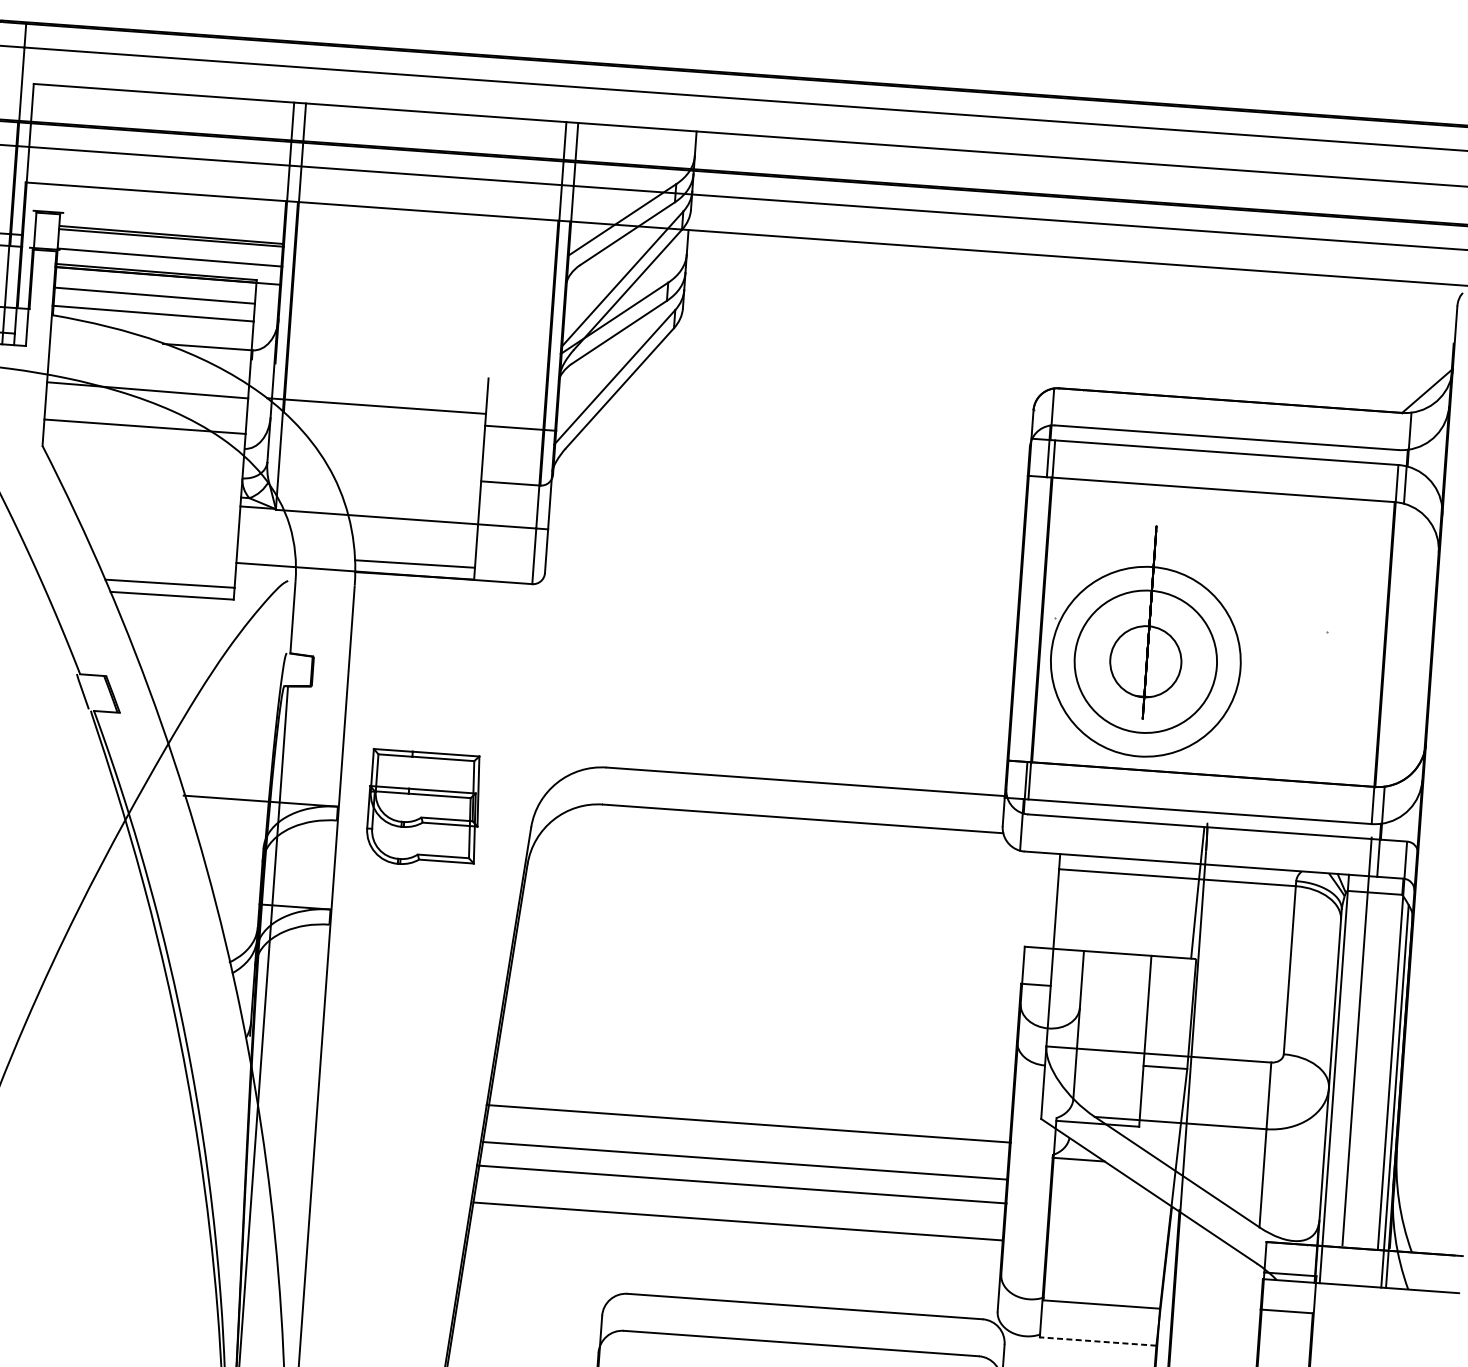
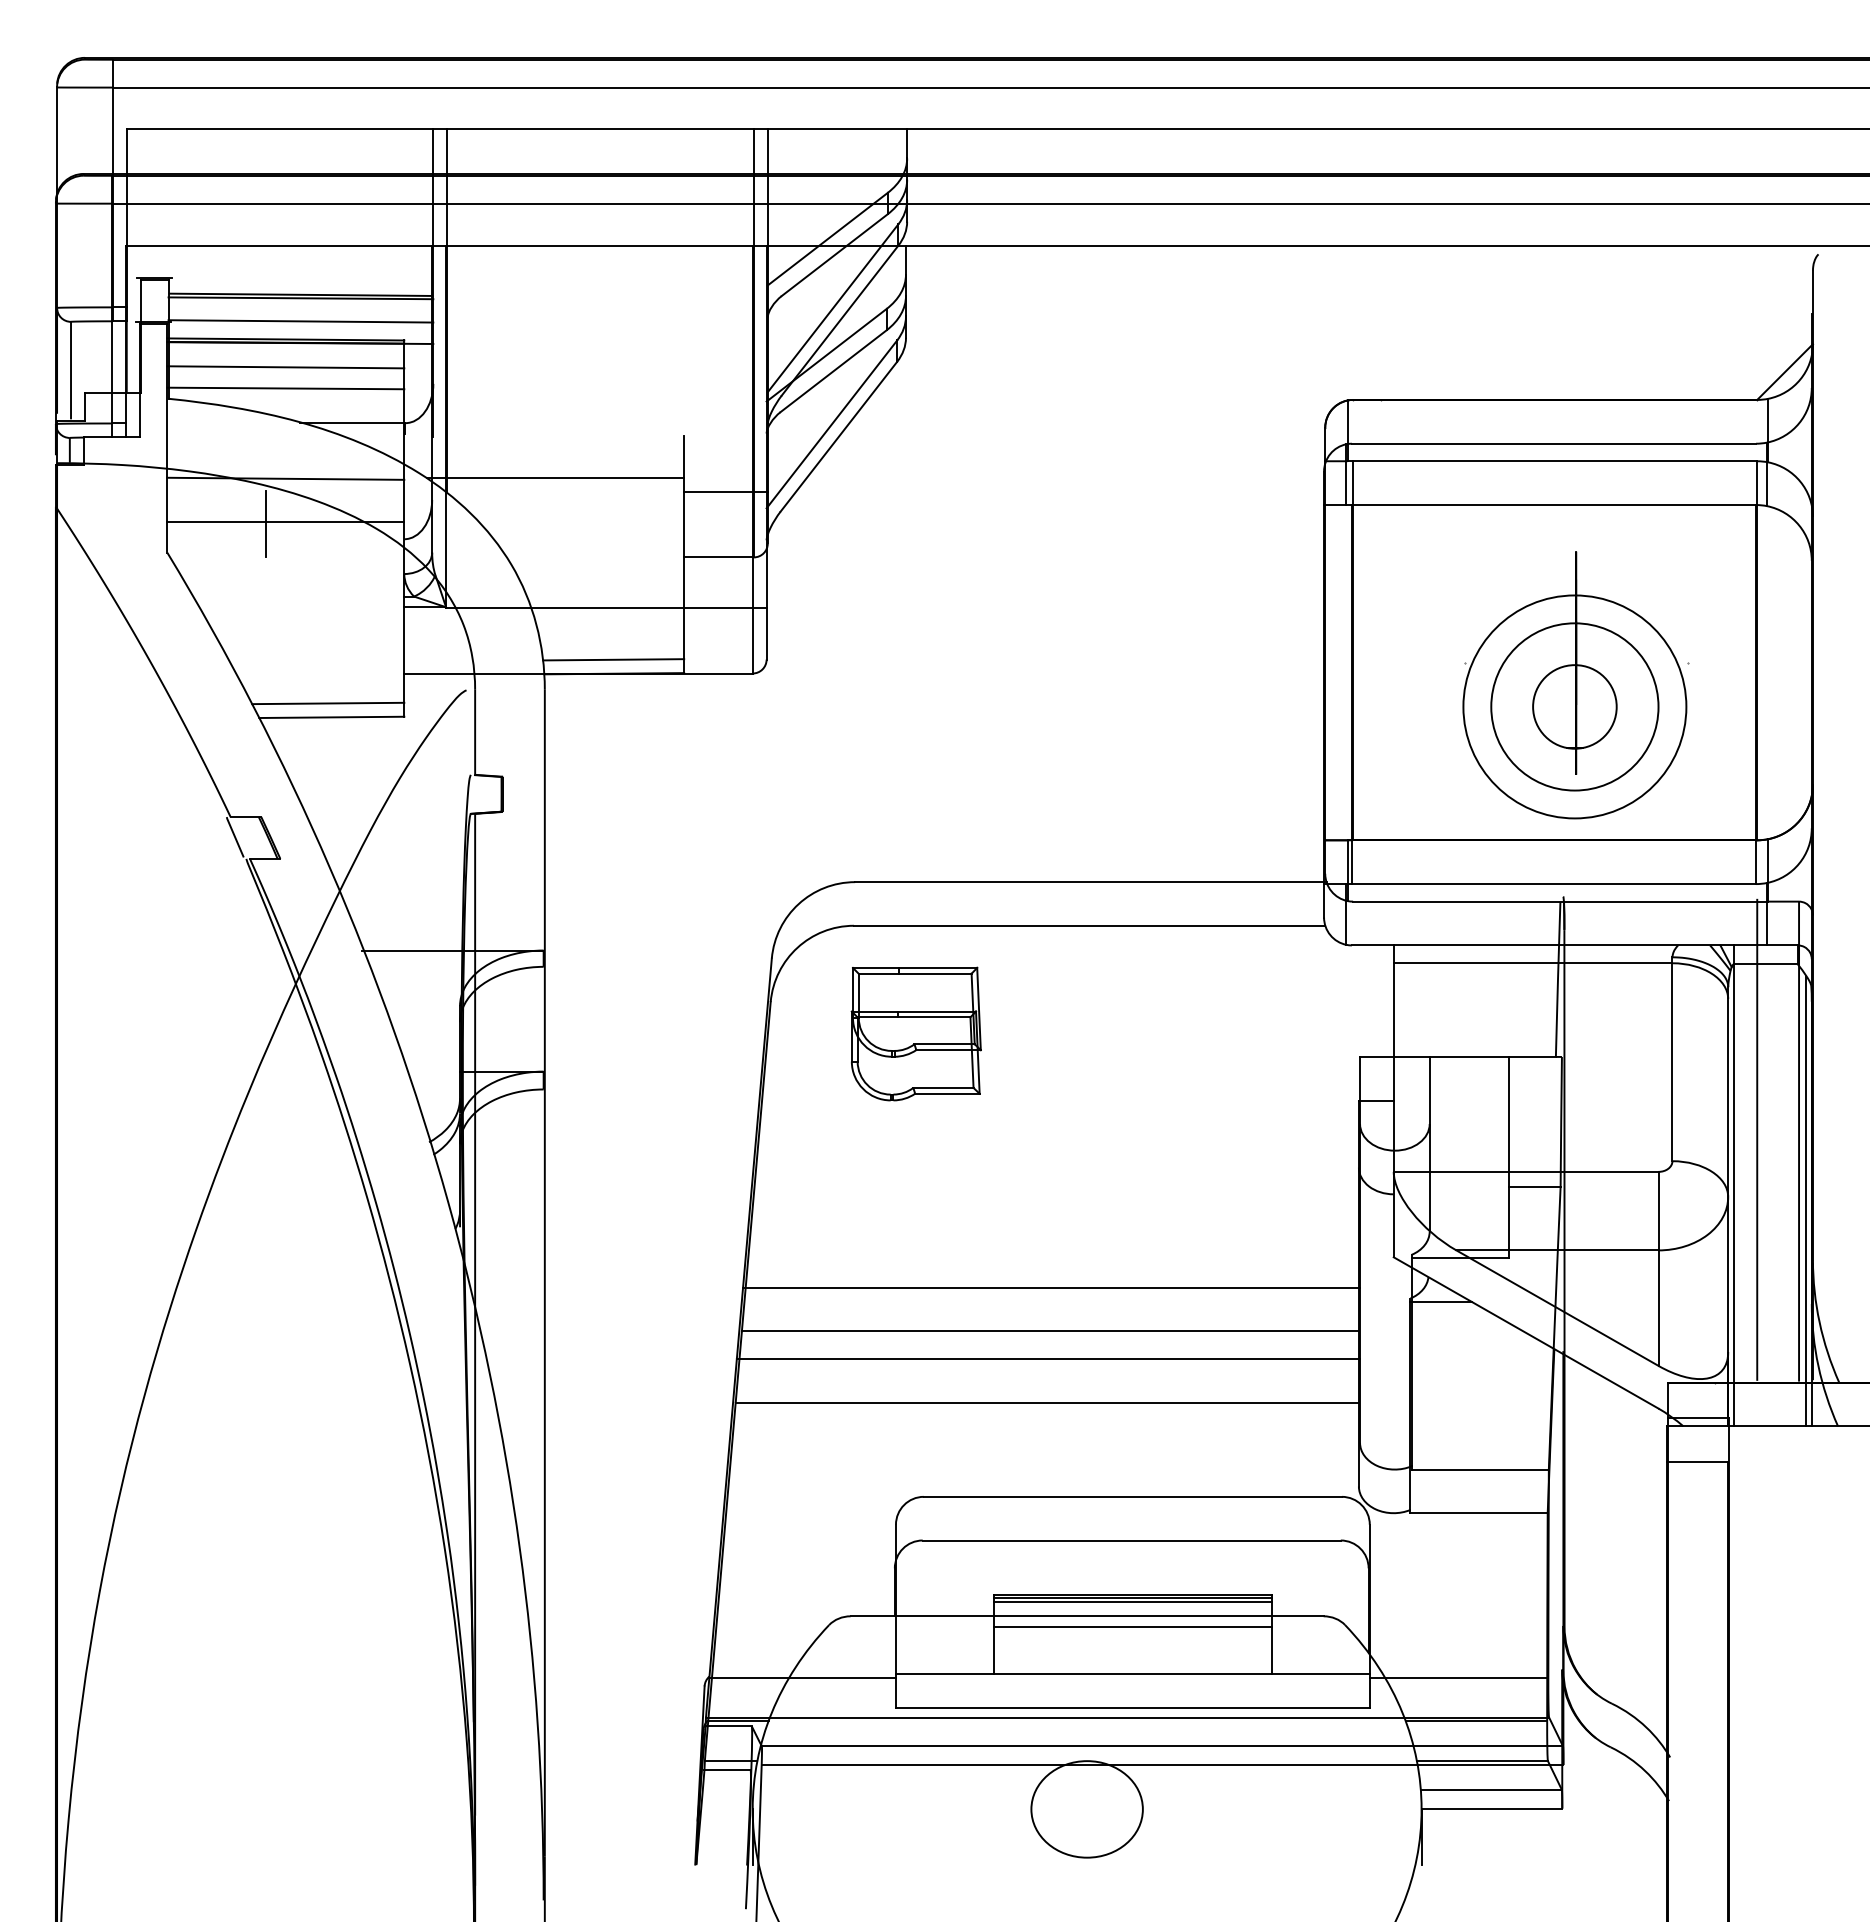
line: (128, 427) -> (266, 523), added
part: (1146, 643) -> (1574, 685), moved
part: (423, 808) -> (915, 1033), moved
line: (1098, 1341) -> (1479, 1513), dashed -> solid

